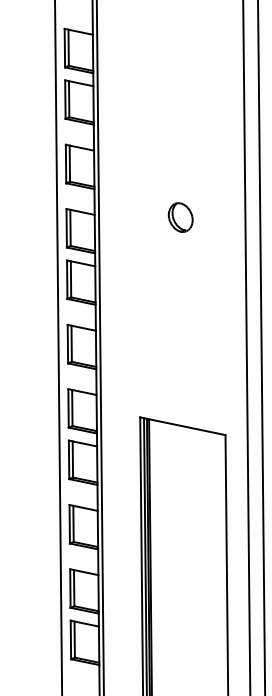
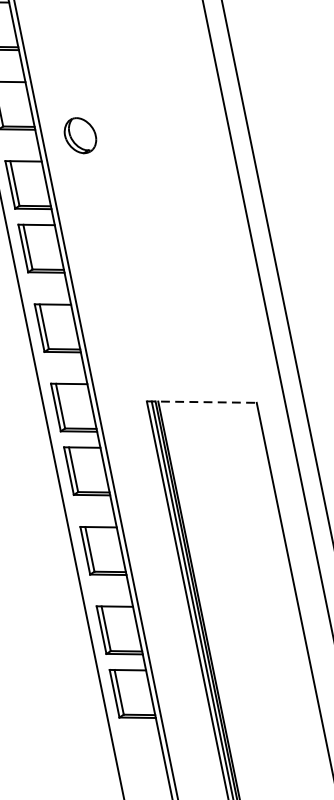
part: (180, 217) -> (80, 135), moved
line: (182, 426) -> (201, 402), solid -> dashed

